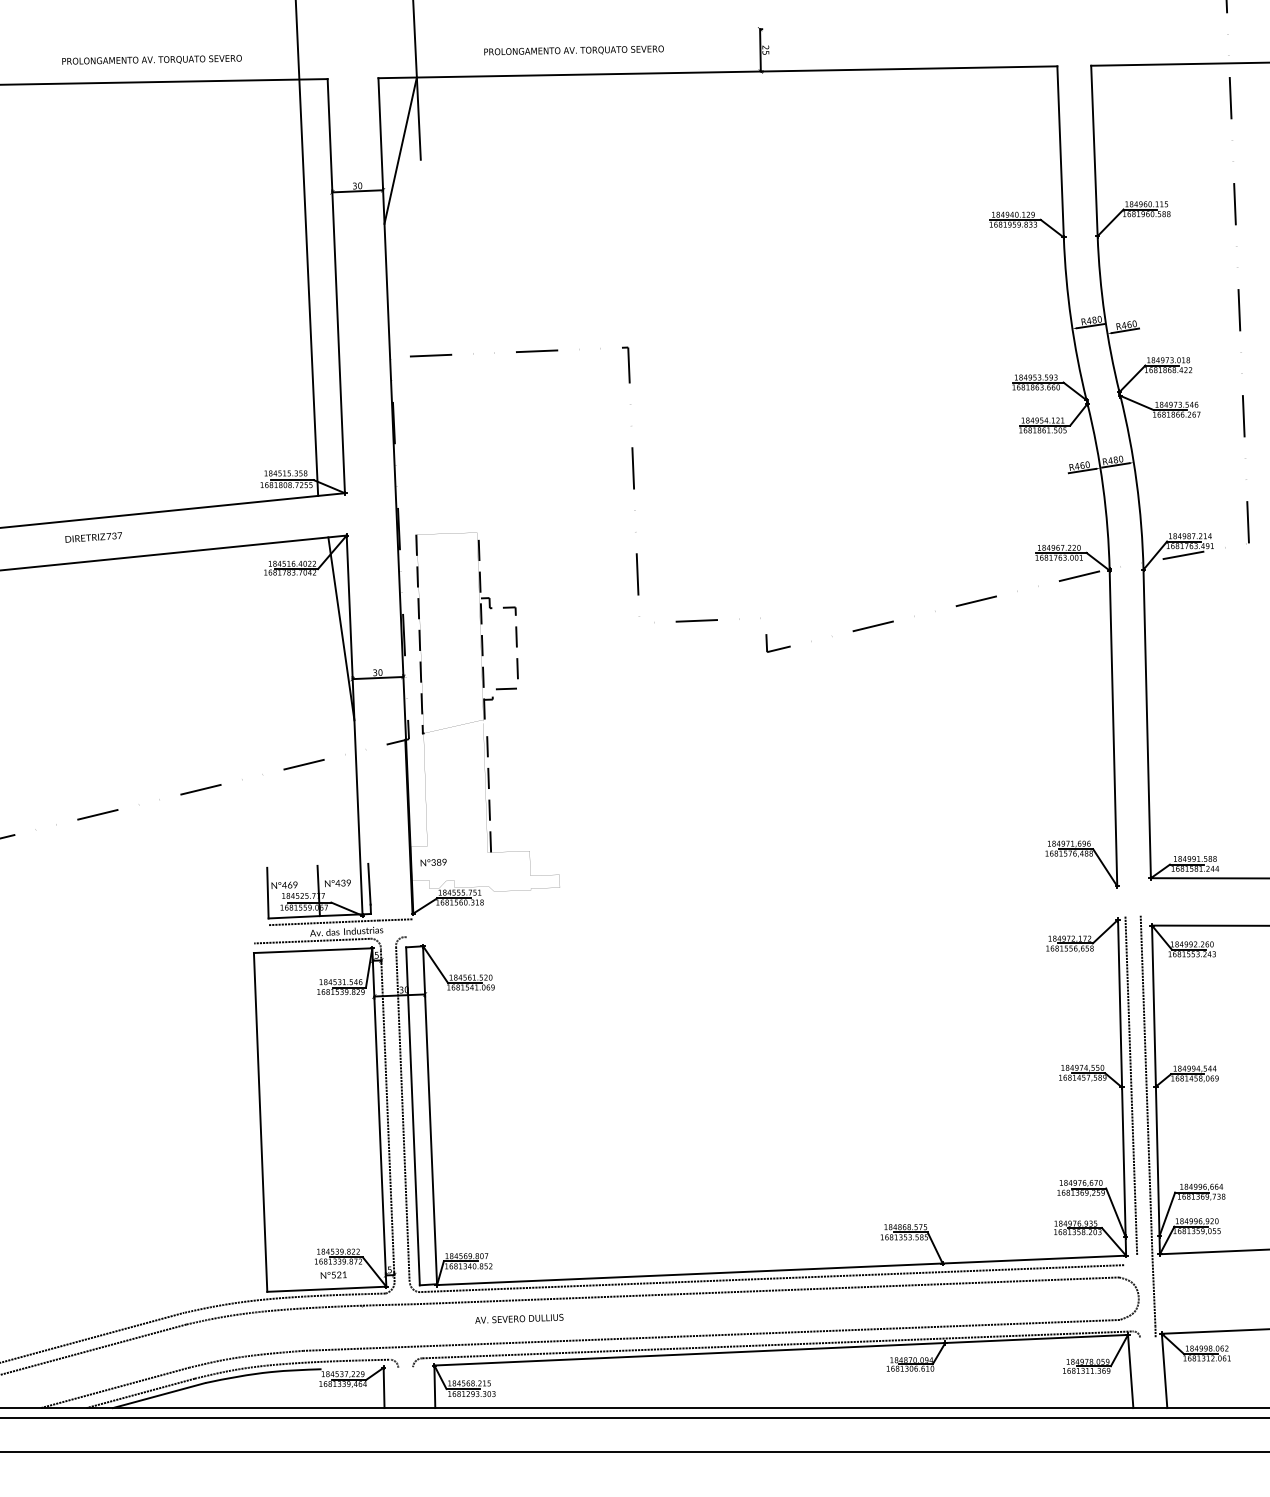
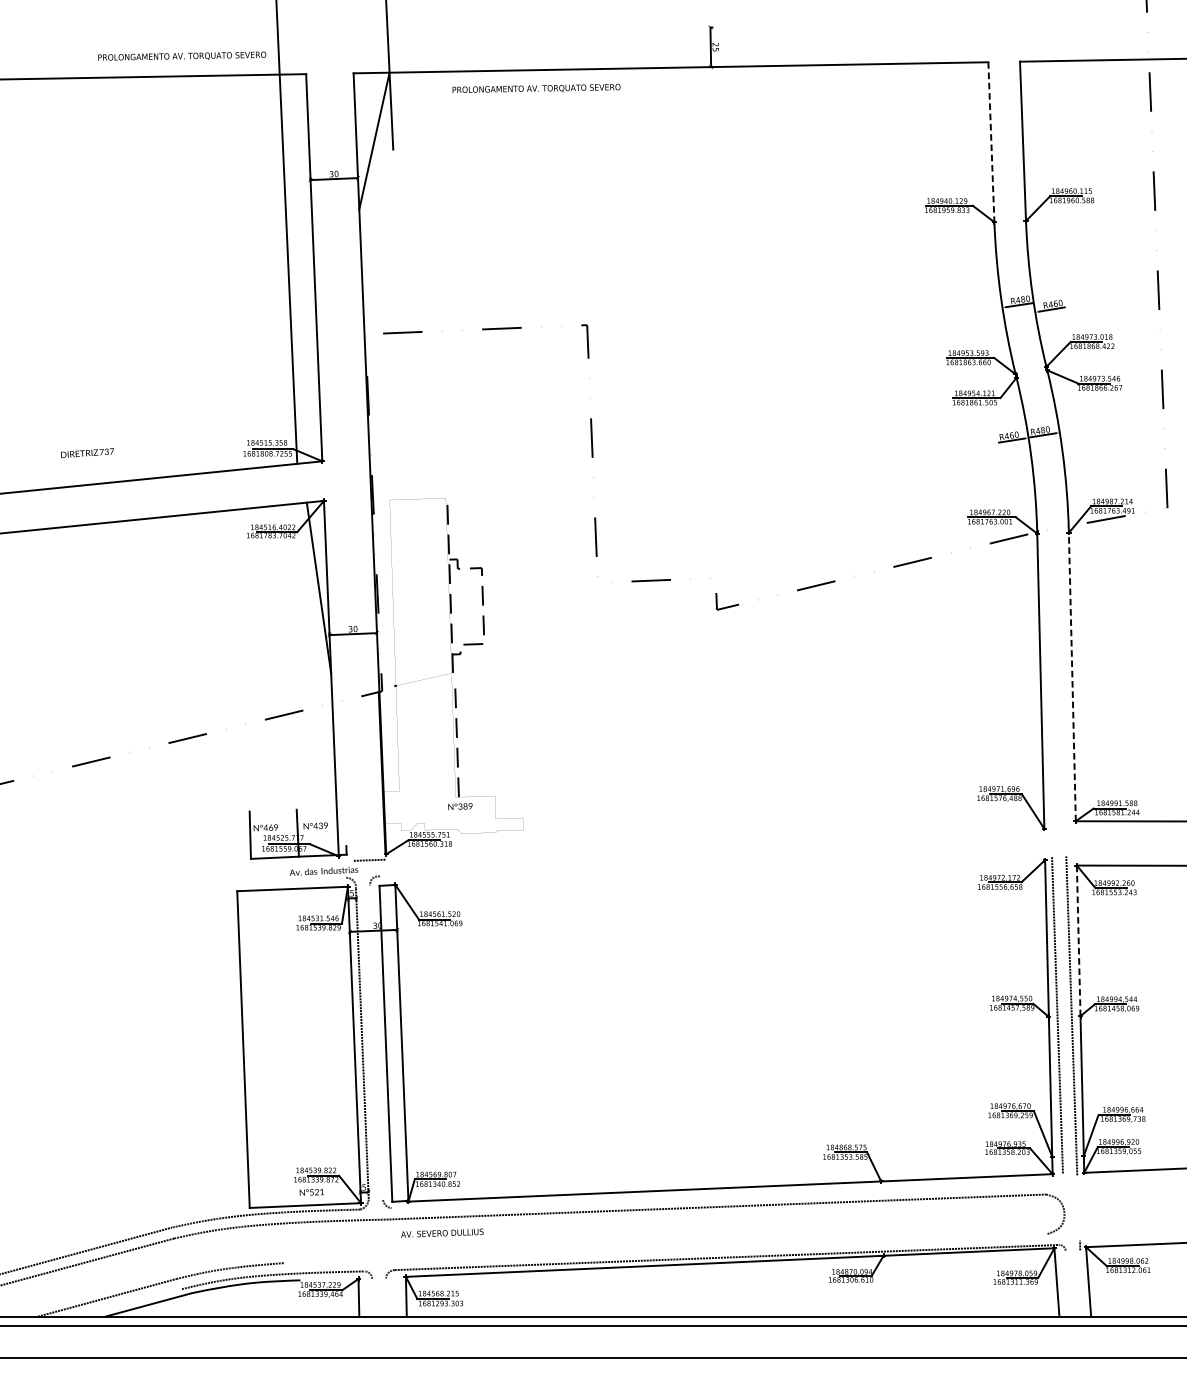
text: (573, 50) -> (536, 88), moved
text: (151, 59) -> (181, 55), moved
line: (1060, 151) -> (991, 141), solid -> dashed
text: (93, 537) -> (87, 453), moved
line: (419, 633) -> (392, 592), removed
line: (1147, 723) -> (1072, 676), solid -> dashed
text: (433, 862) -> (460, 806), moved
line: (369, 883) -> (345, 826), removed
line: (323, 922) -> (302, 862), removed
line: (311, 940) -> (291, 879), removed
line: (1153, 1006) -> (1078, 941), solid -> dashed
line: (402, 1113) -> (376, 1041), removed
line: (771, 1278) -> (721, 1195), removed
line: (1153, 1291) -> (1078, 1207), removed
text: (519, 1318) -> (442, 1232), moved
line: (711, 1334) -> (665, 1247), removed
line: (140, 1393) -> (131, 1303), removed

